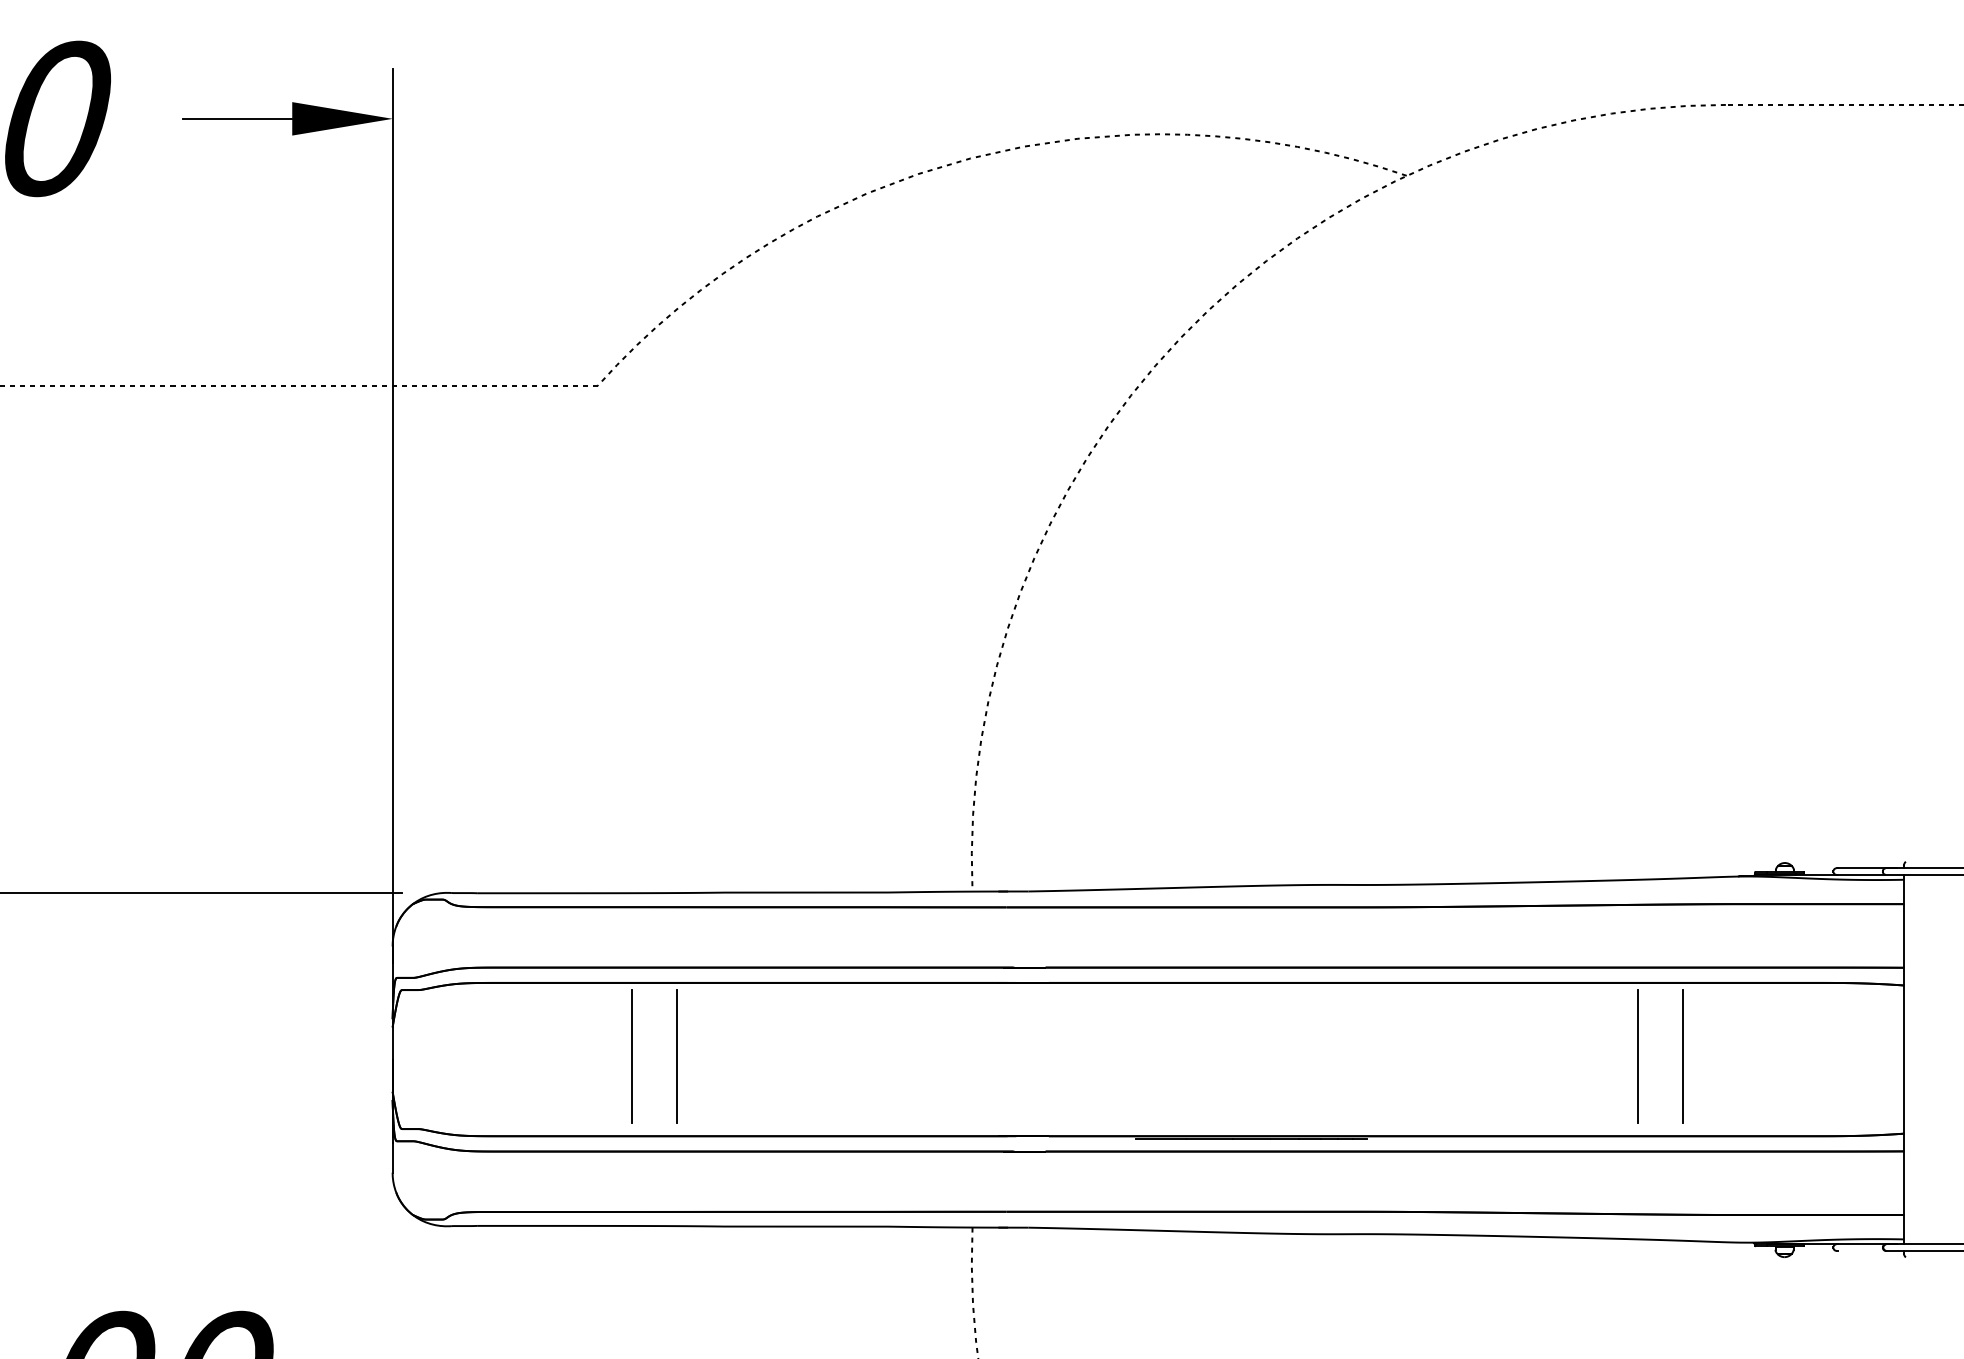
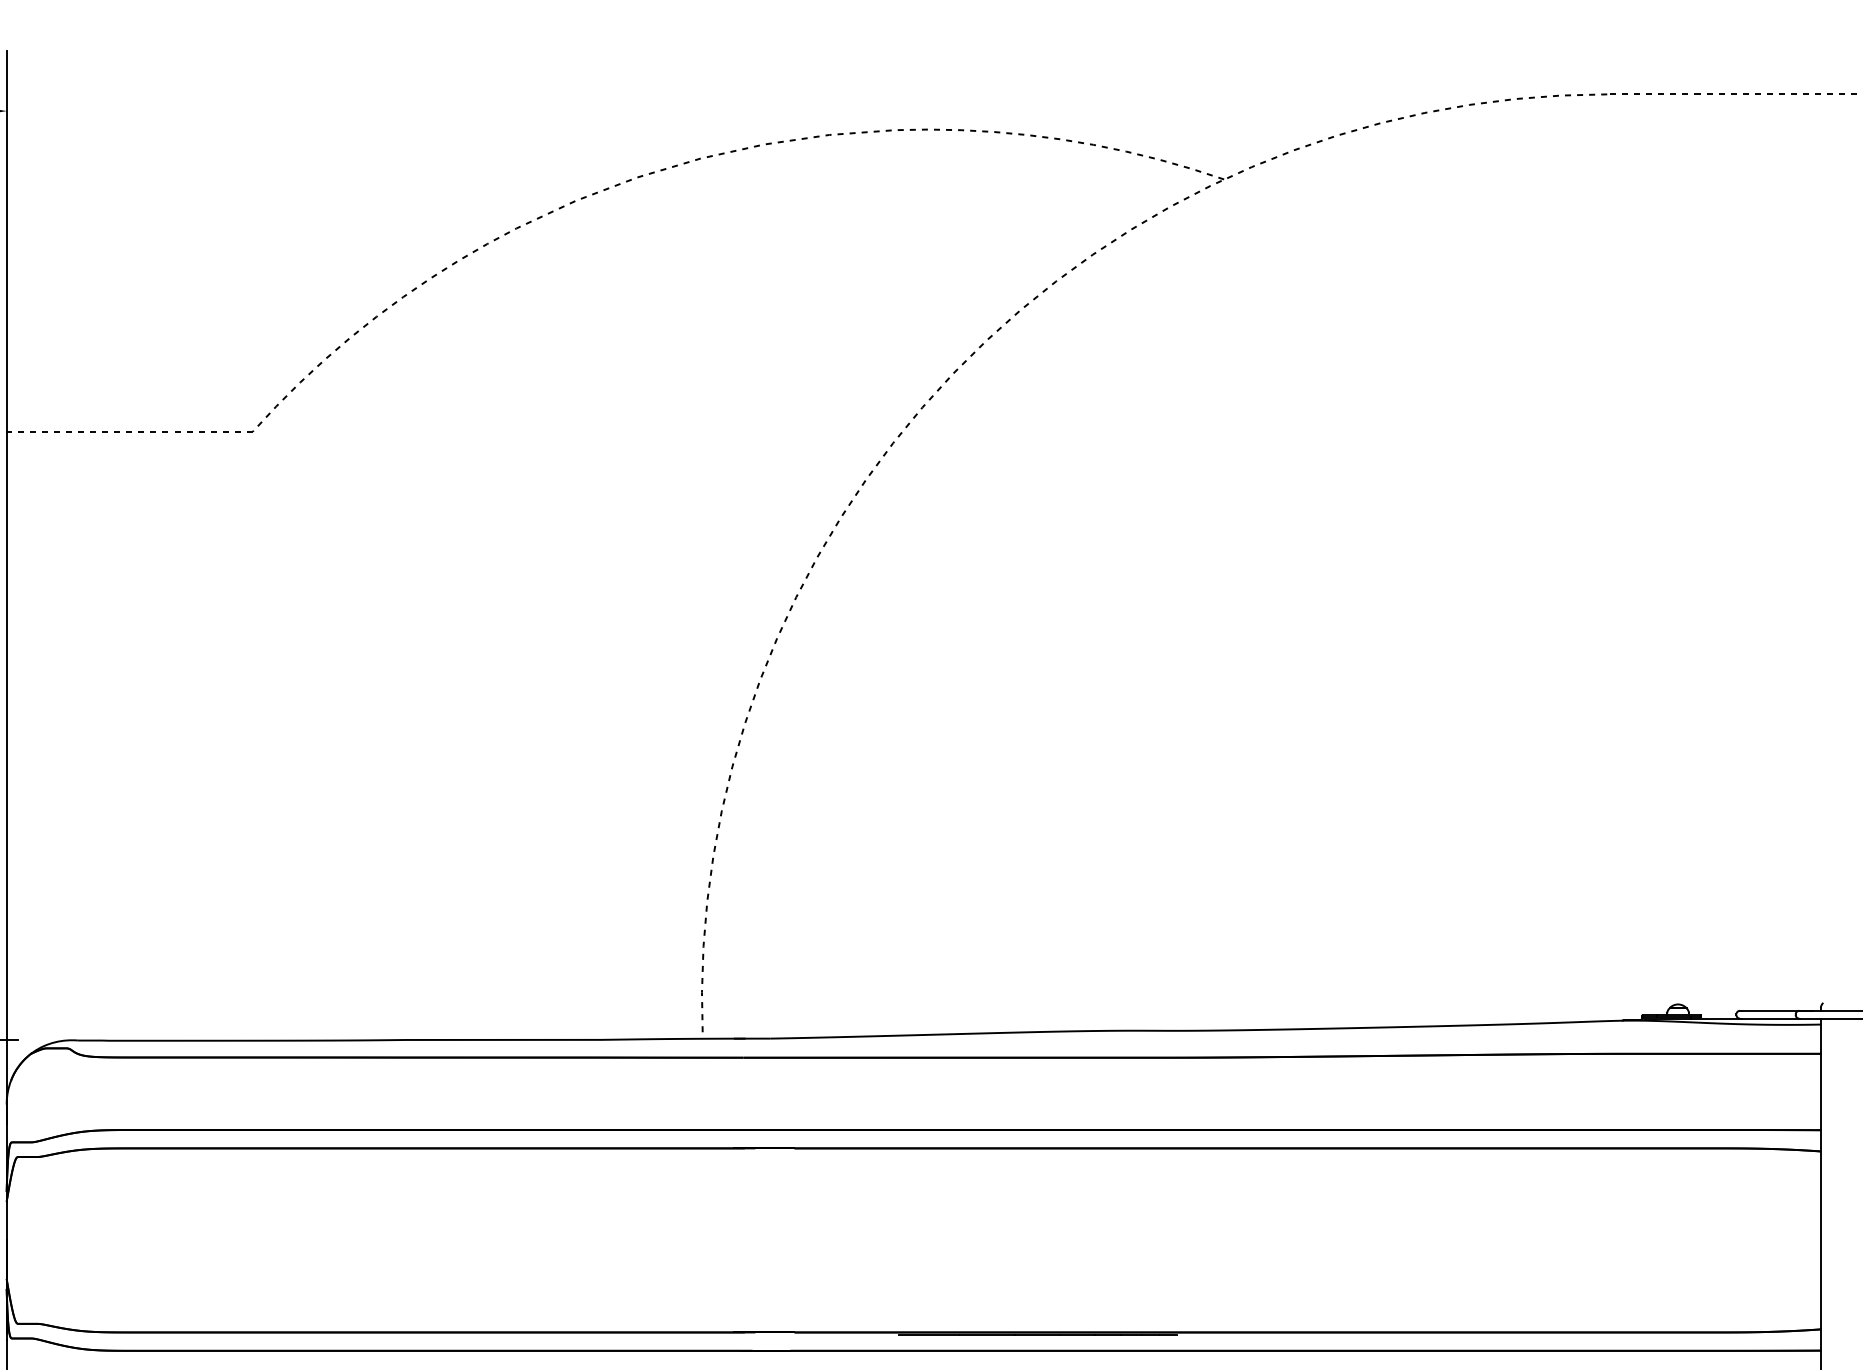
line: (631, 1056) -> (293, 1236), removed
line: (676, 1056) -> (347, 1236), removed
line: (1638, 1056) -> (1502, 1236), removed
line: (1683, 1056) -> (1556, 1236), removed

